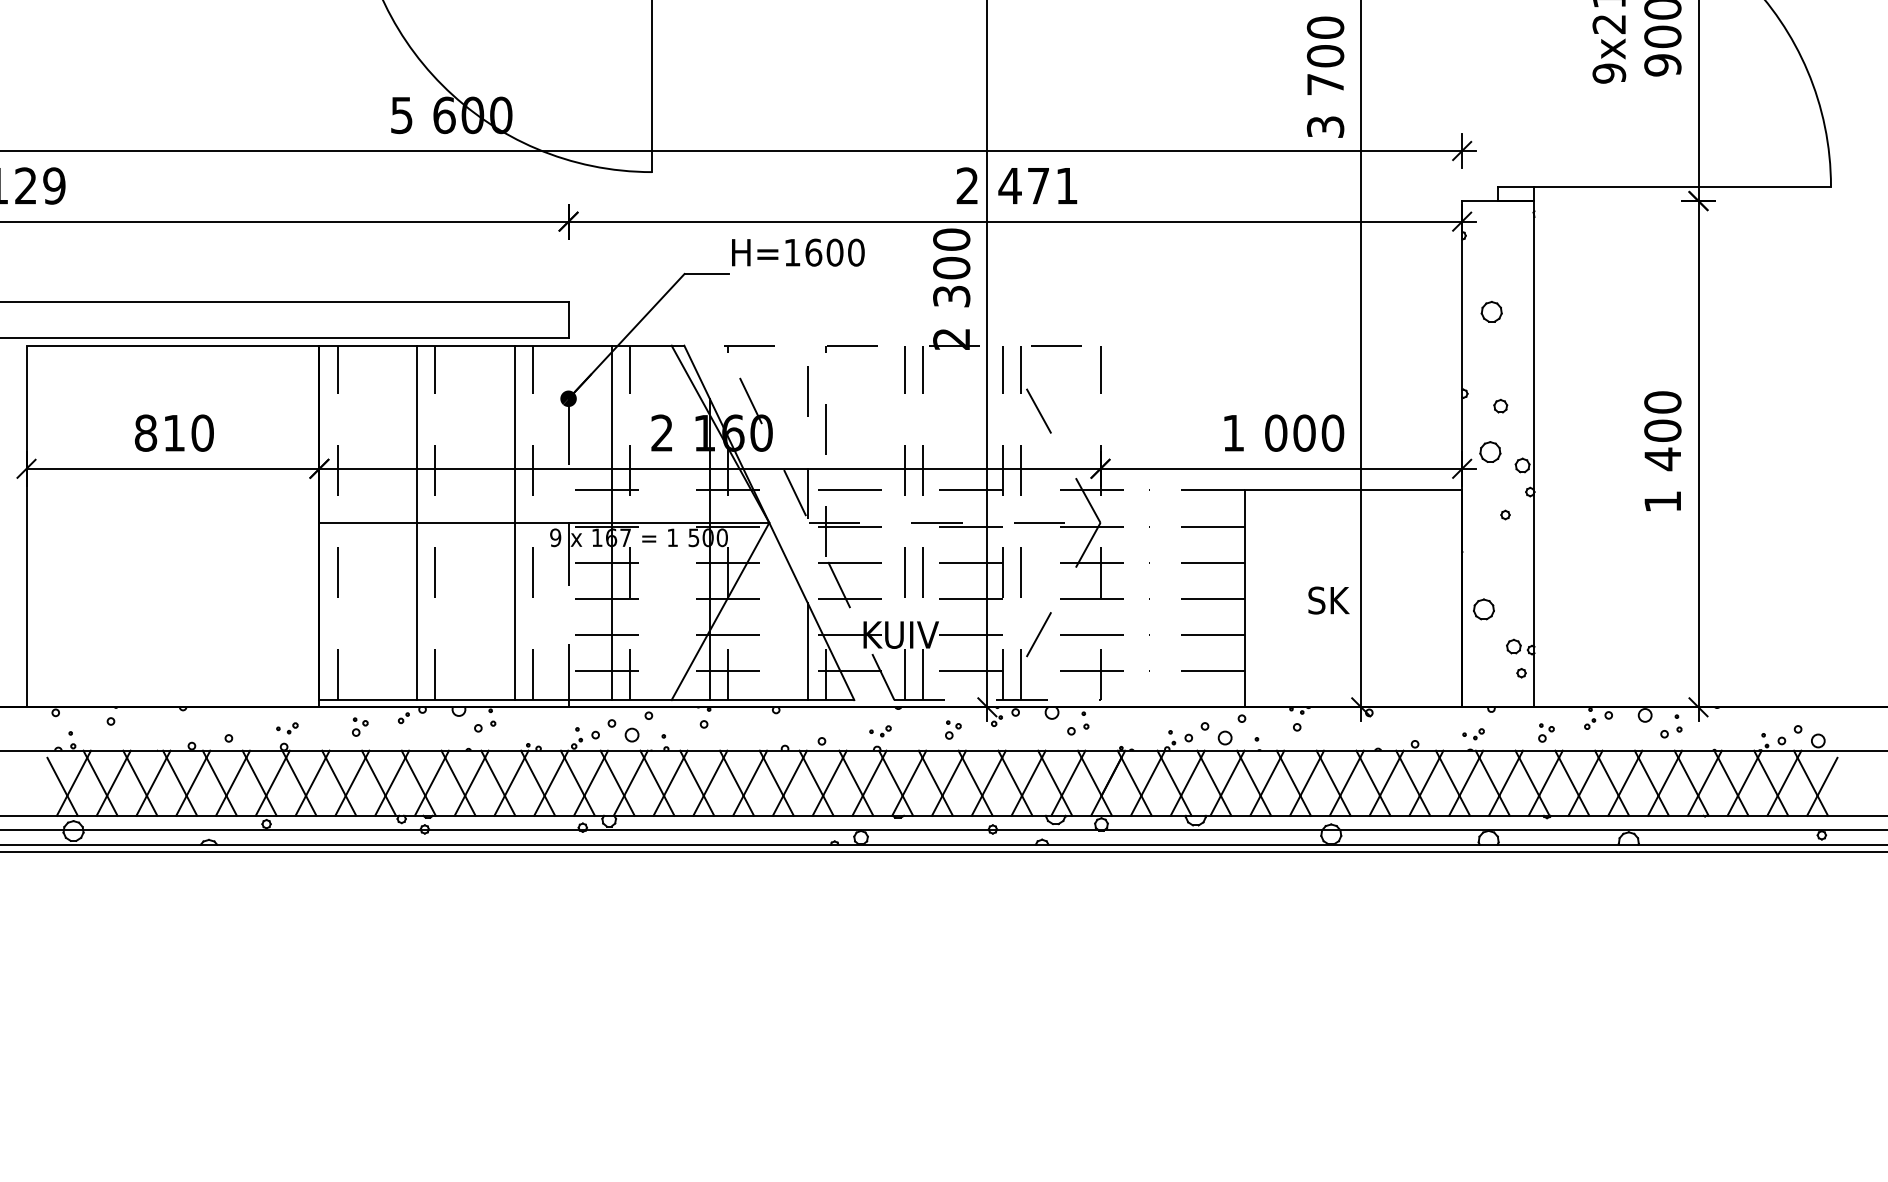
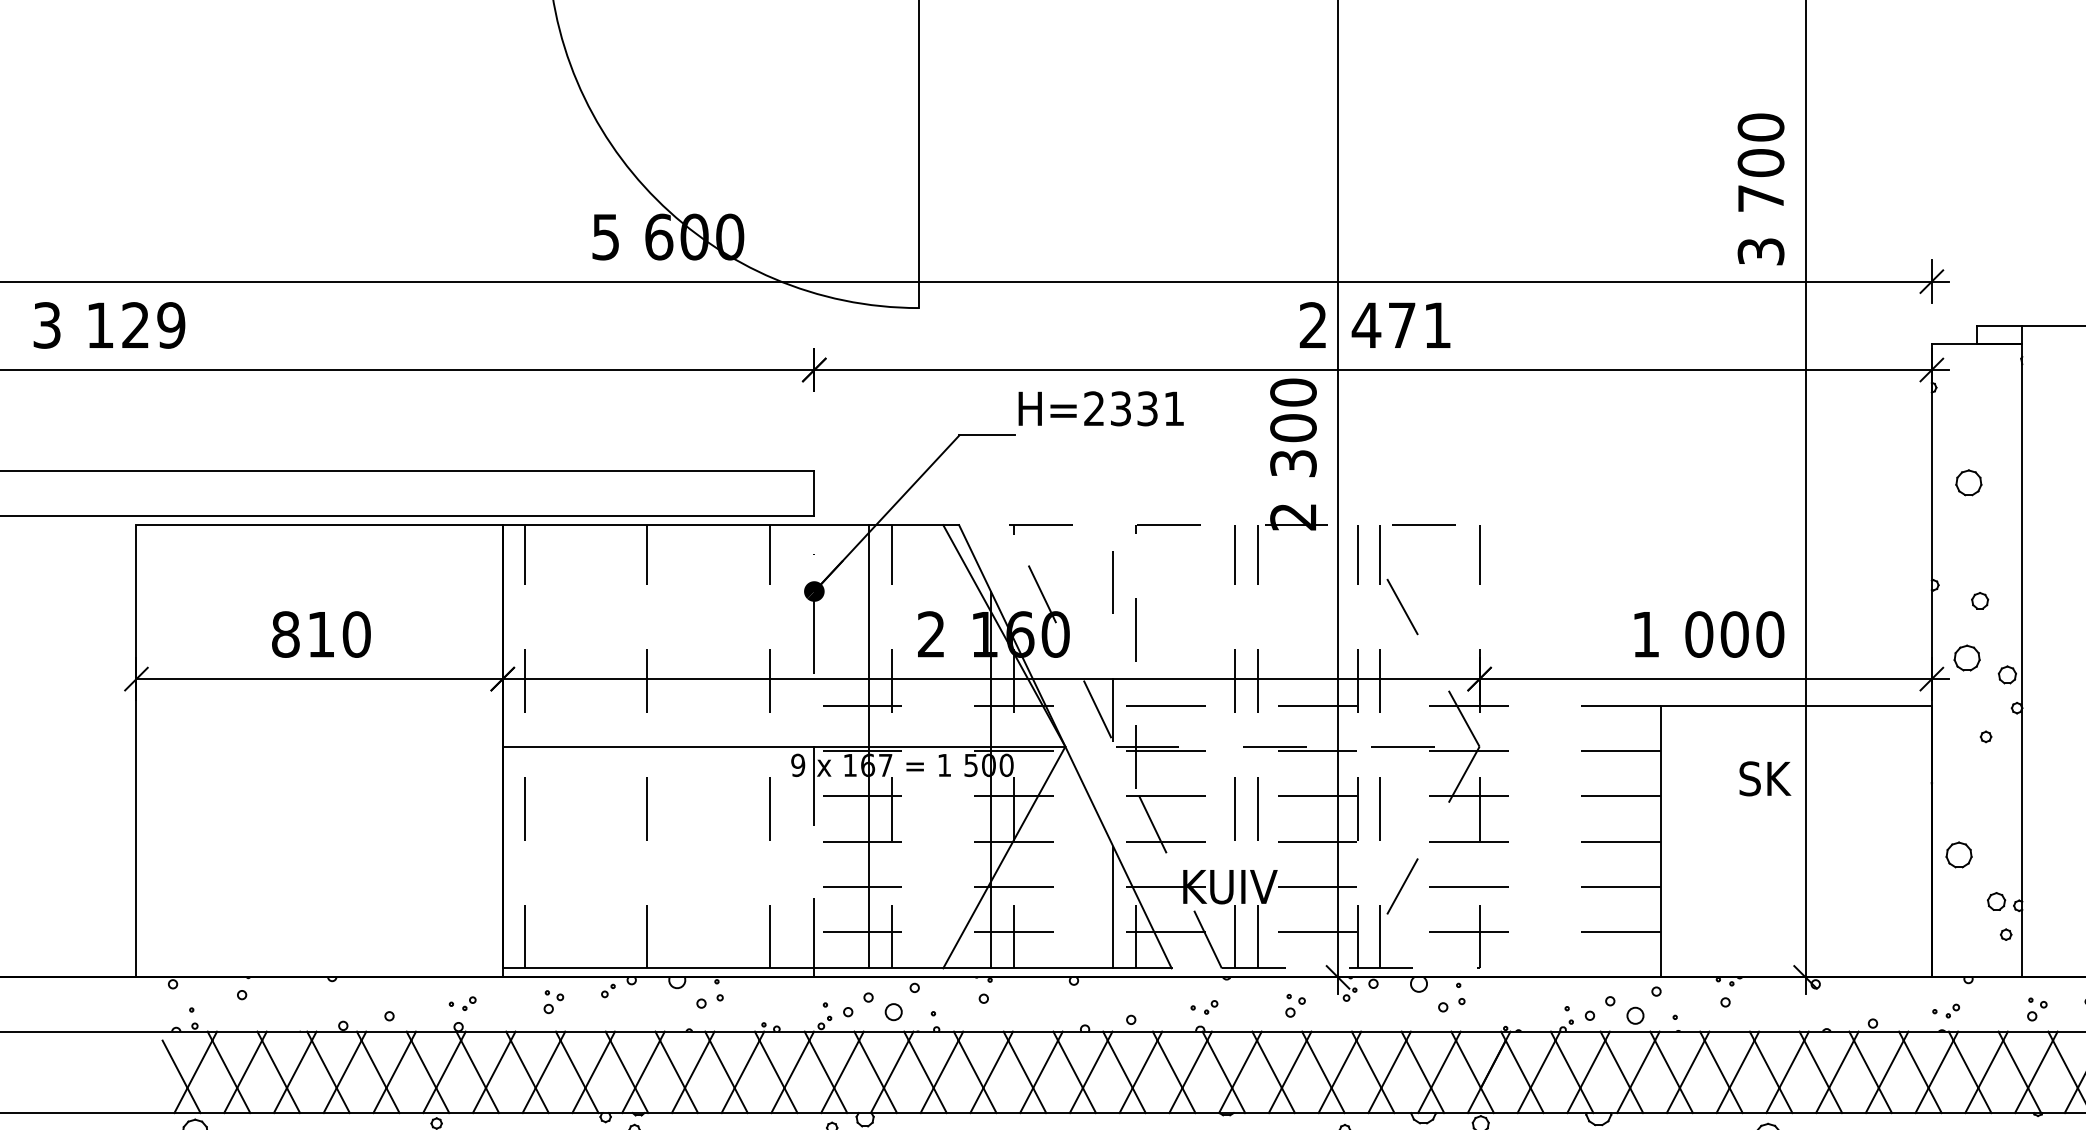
text: (824, 252) -> (1134, 408), H=1600 -> H=2331
line: (417, 522) -> (625, 746), removed
line: (514, 522) -> (746, 746), removed
text: (1328, 600) -> (1764, 778), moved

